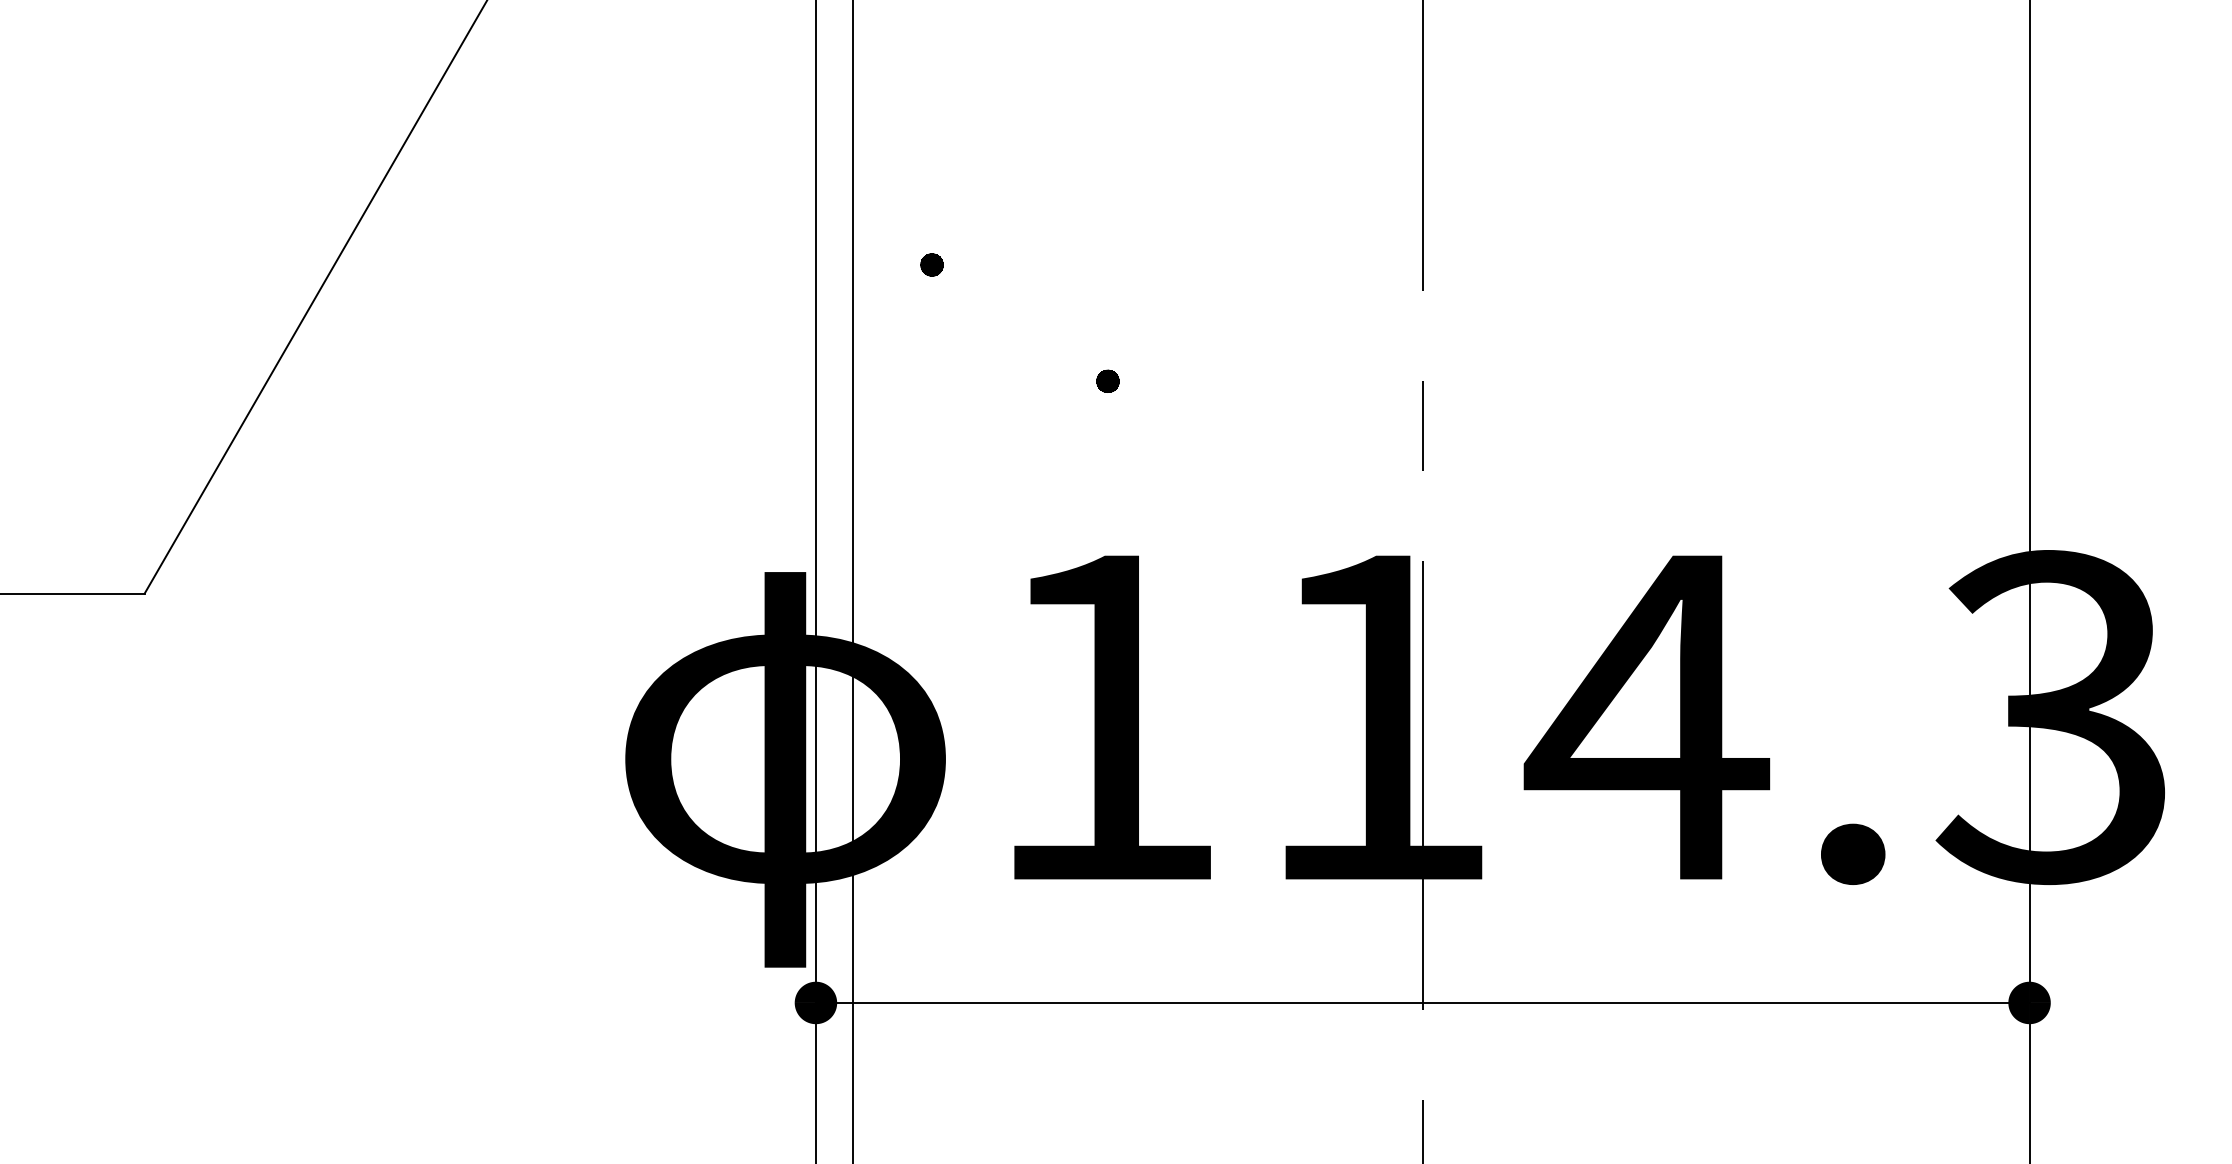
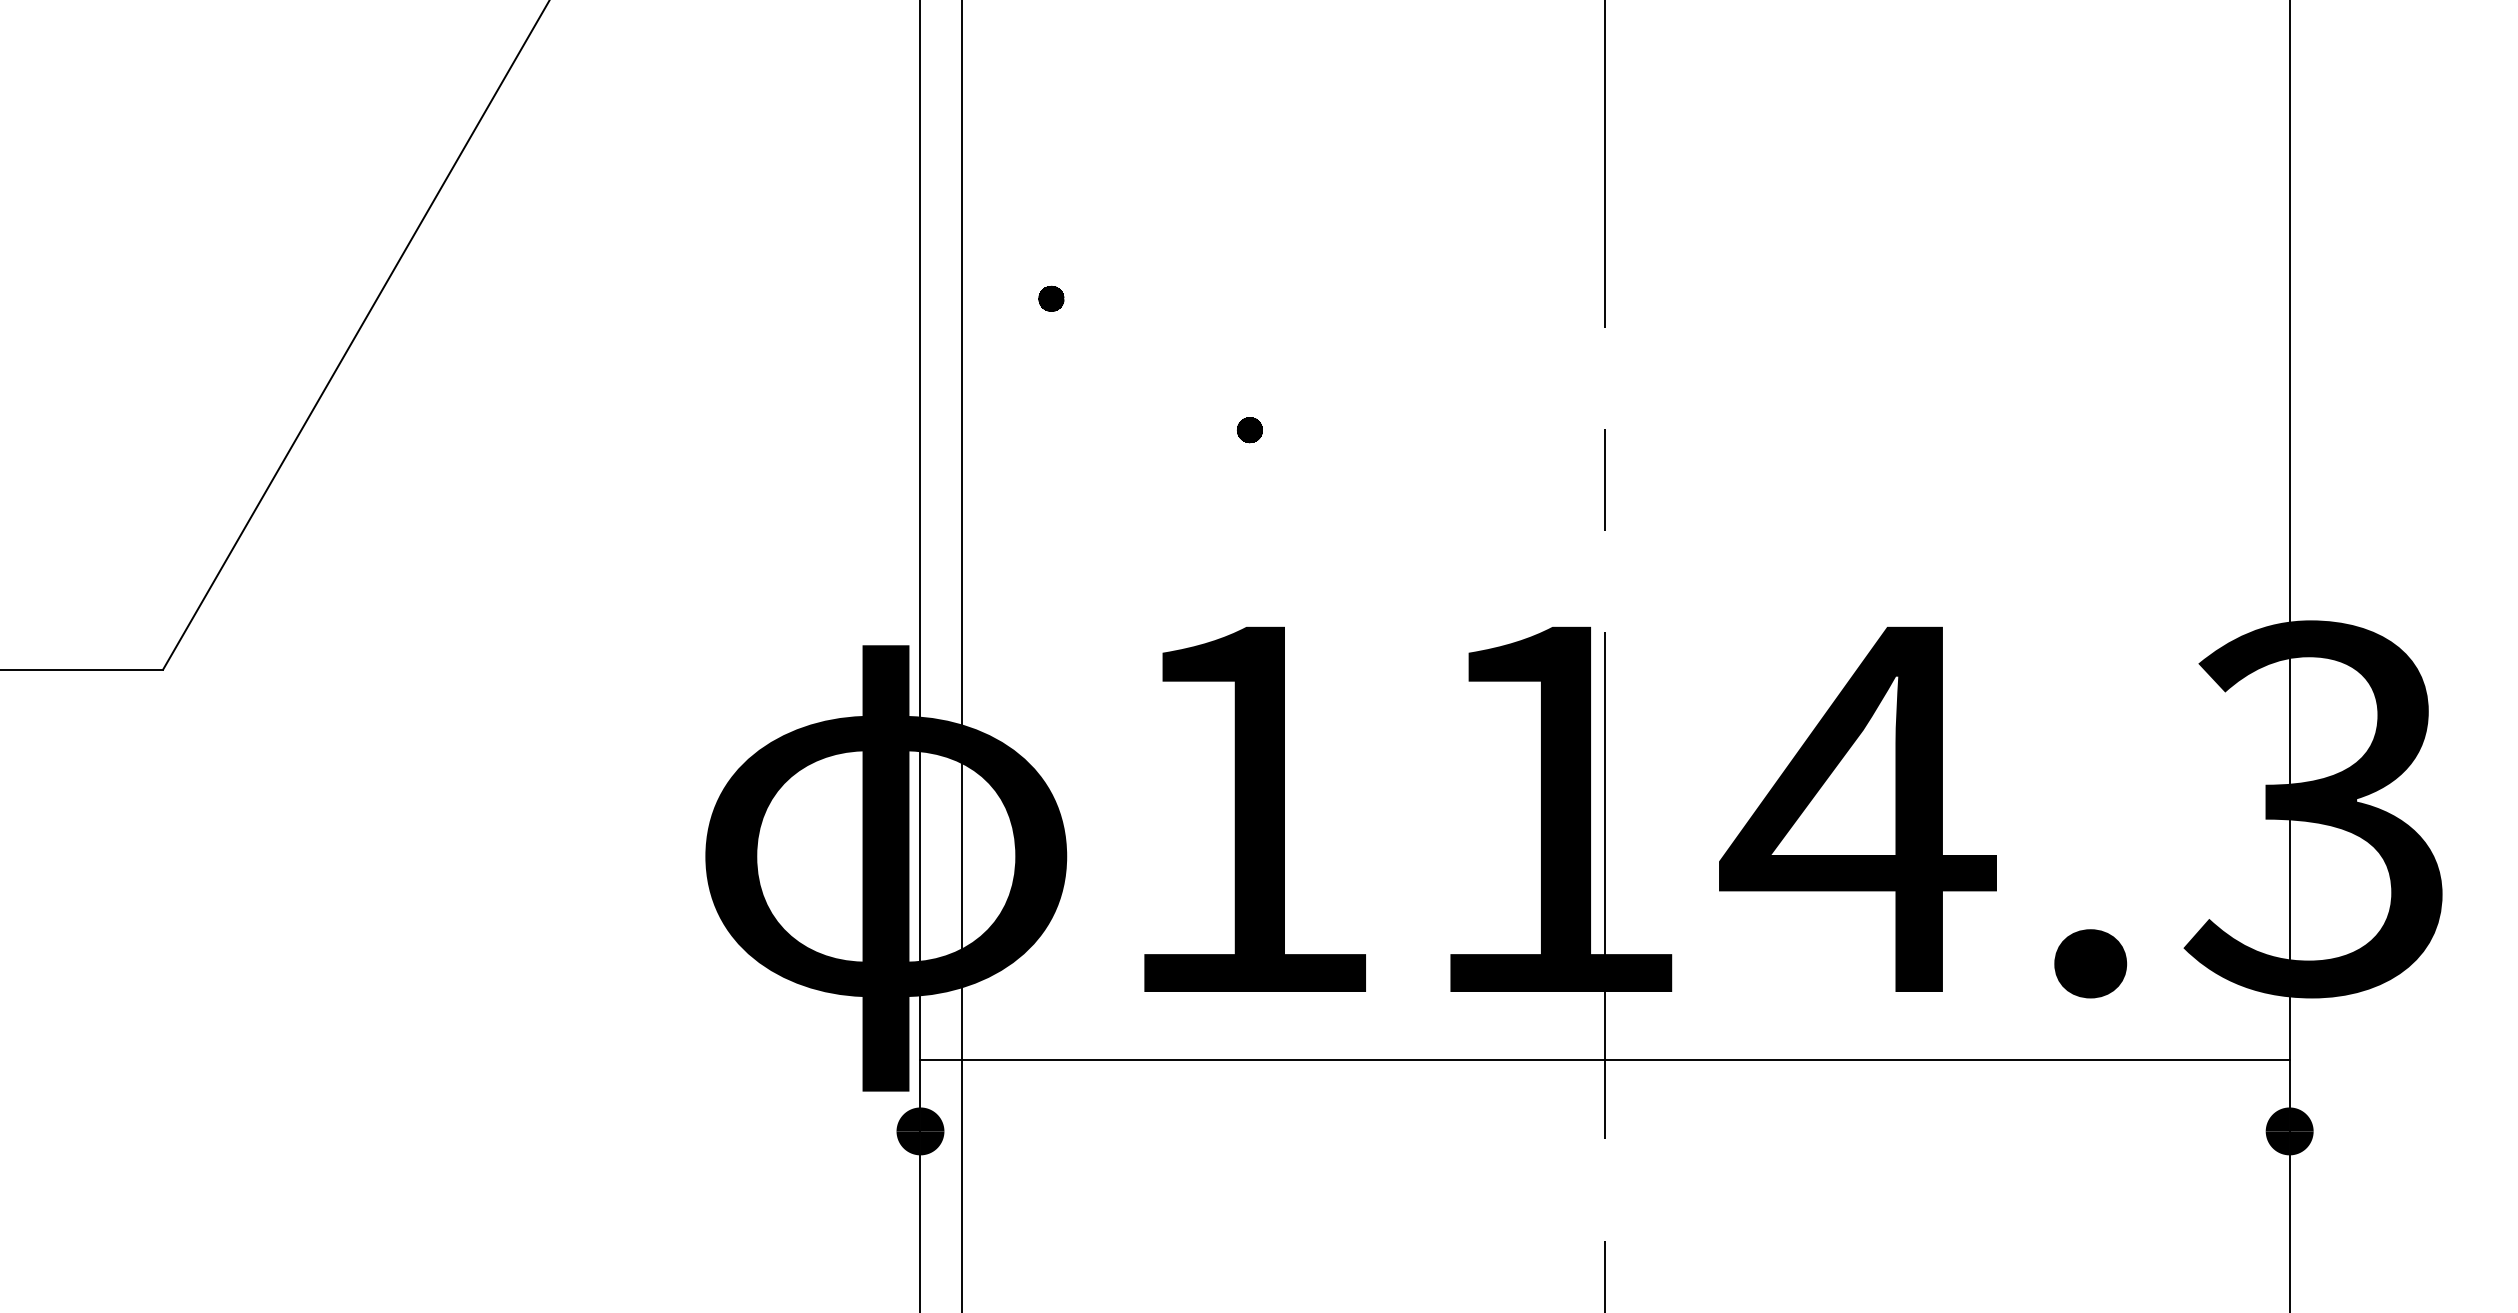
line: (1422, 1002) -> (1604, 1059), moved

